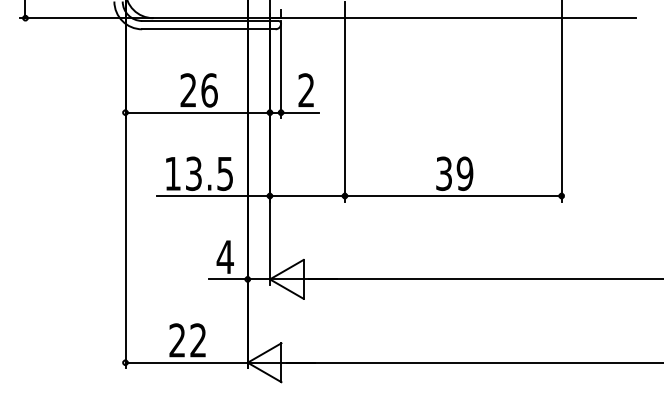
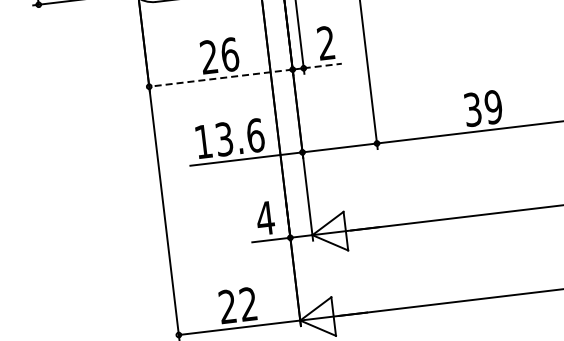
line: (197, 112) -> (220, 78), solid -> dashed
line: (300, 112) -> (322, 65), solid -> dashed
text: (225, 173) -> (255, 135), 13.5 -> 13.6

